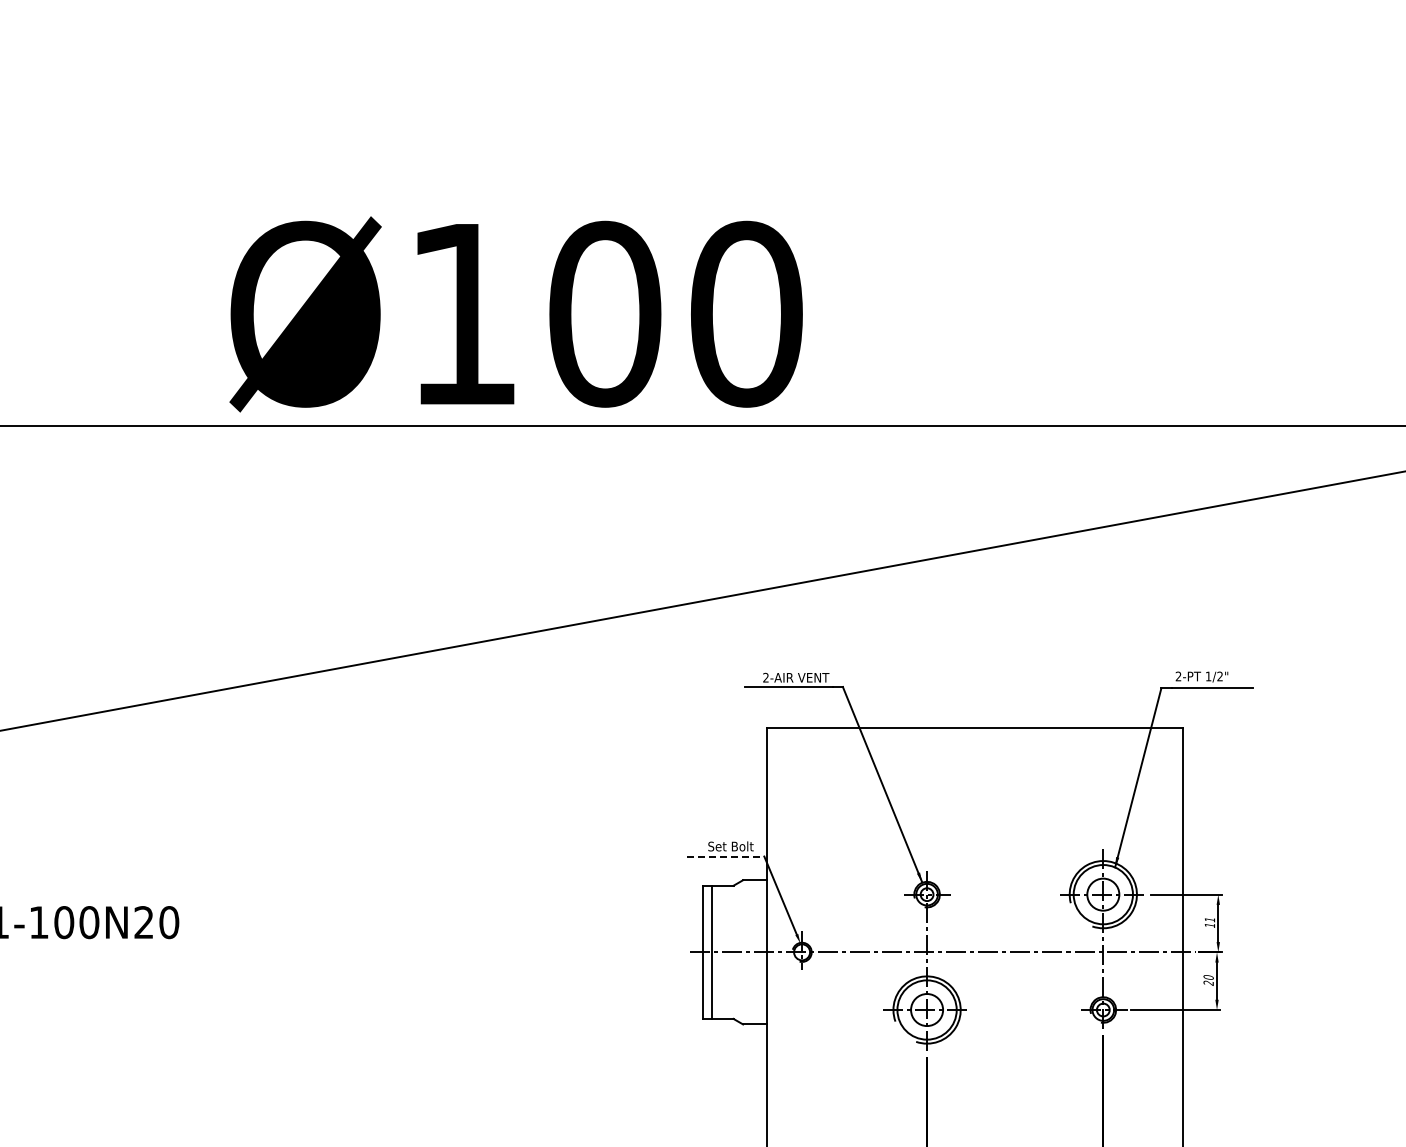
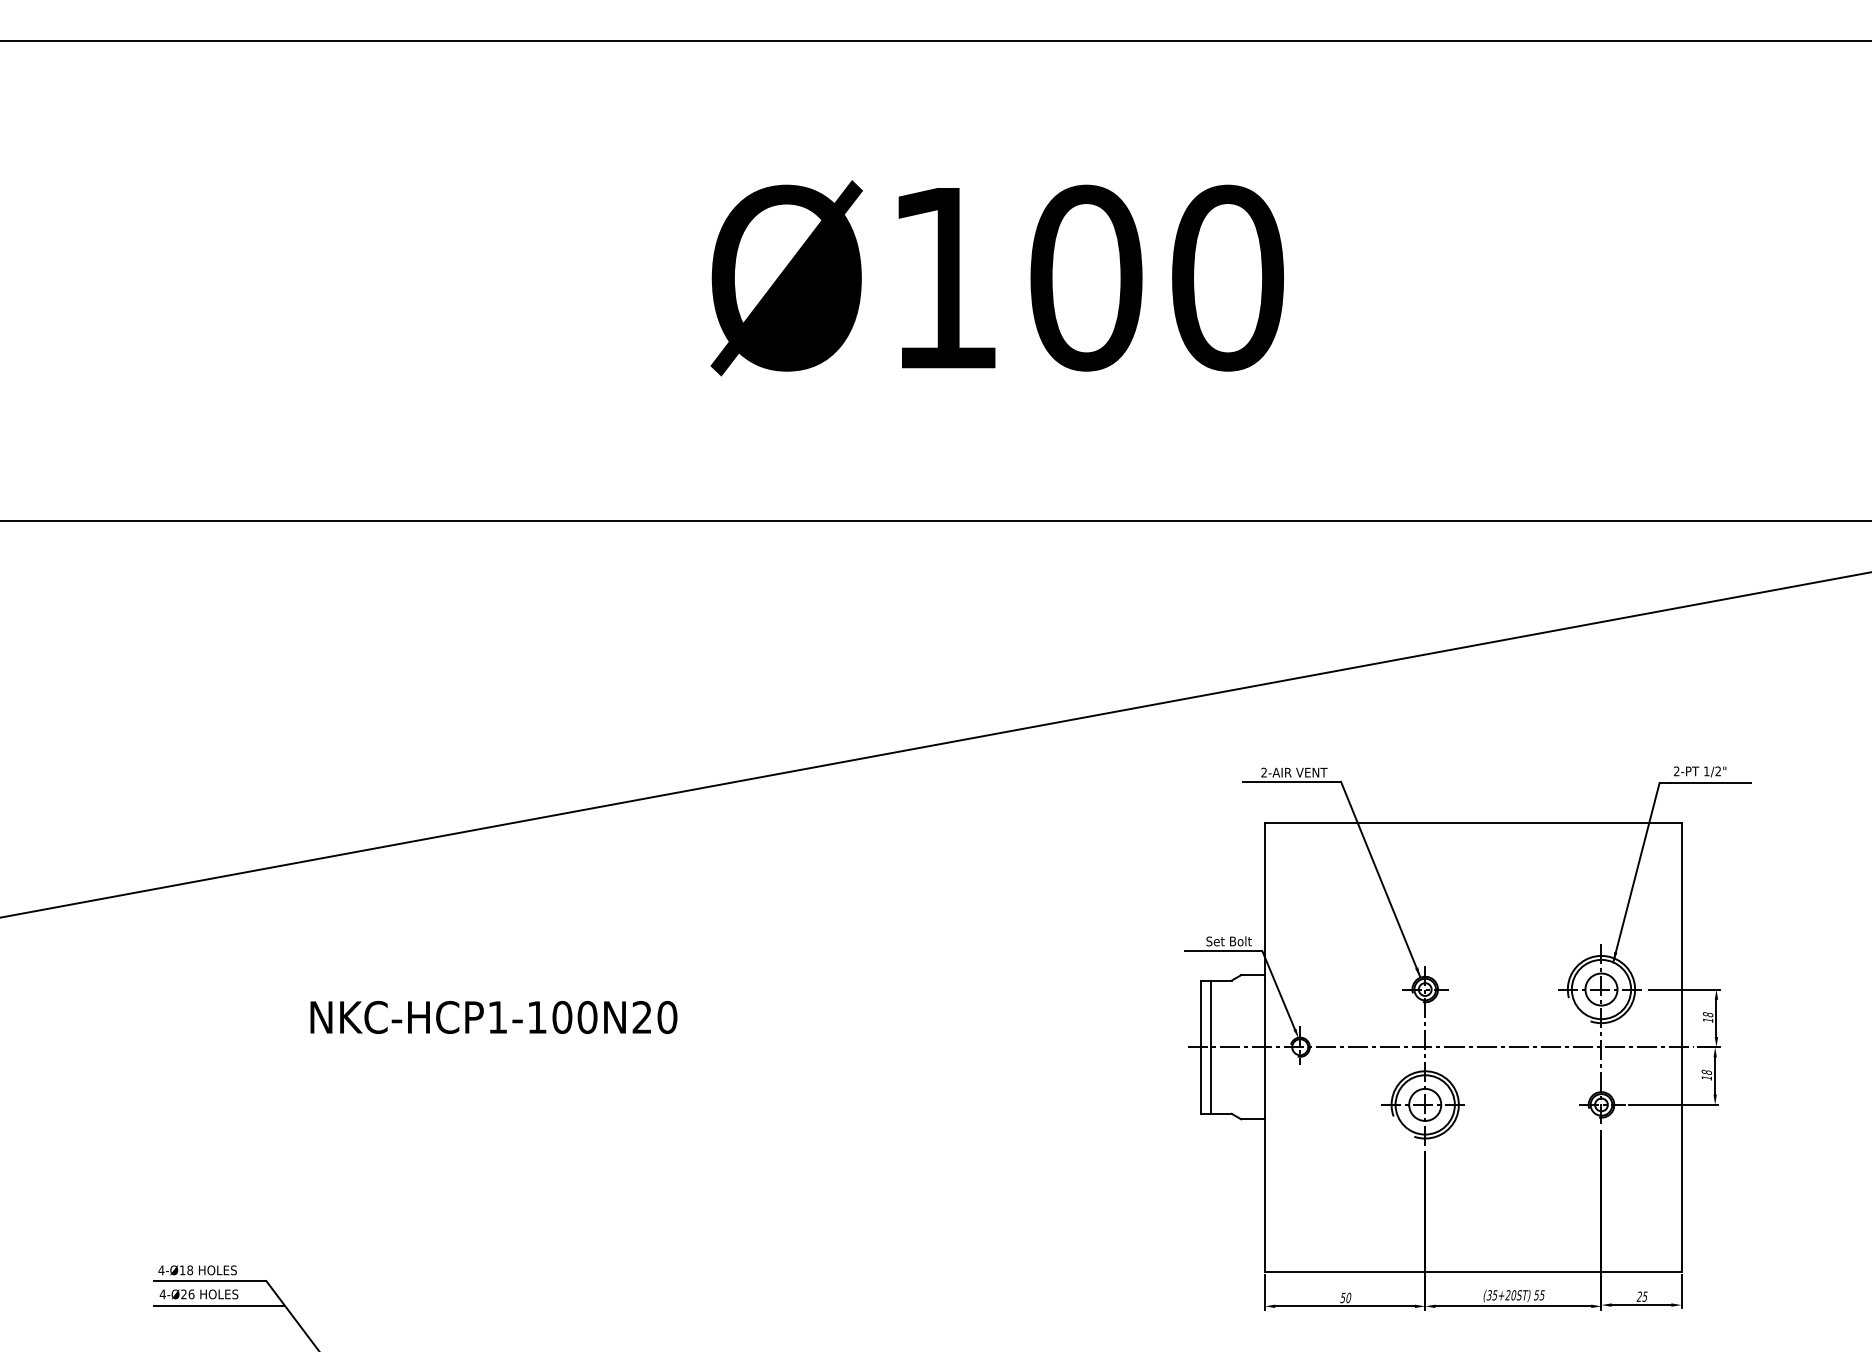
text: (515, 314) -> (996, 278), moved
line: (725, 856) -> (1223, 951), dashed -> solid
text: (1209, 919) -> (1707, 1014), 11 -> 18
text: (1208, 979) -> (1706, 1074), 20 -> 18

